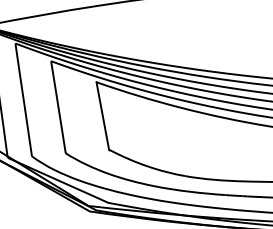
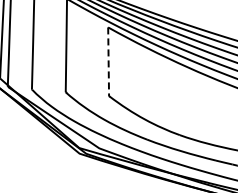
line: (102, 116) -> (108, 62), solid -> dashed

